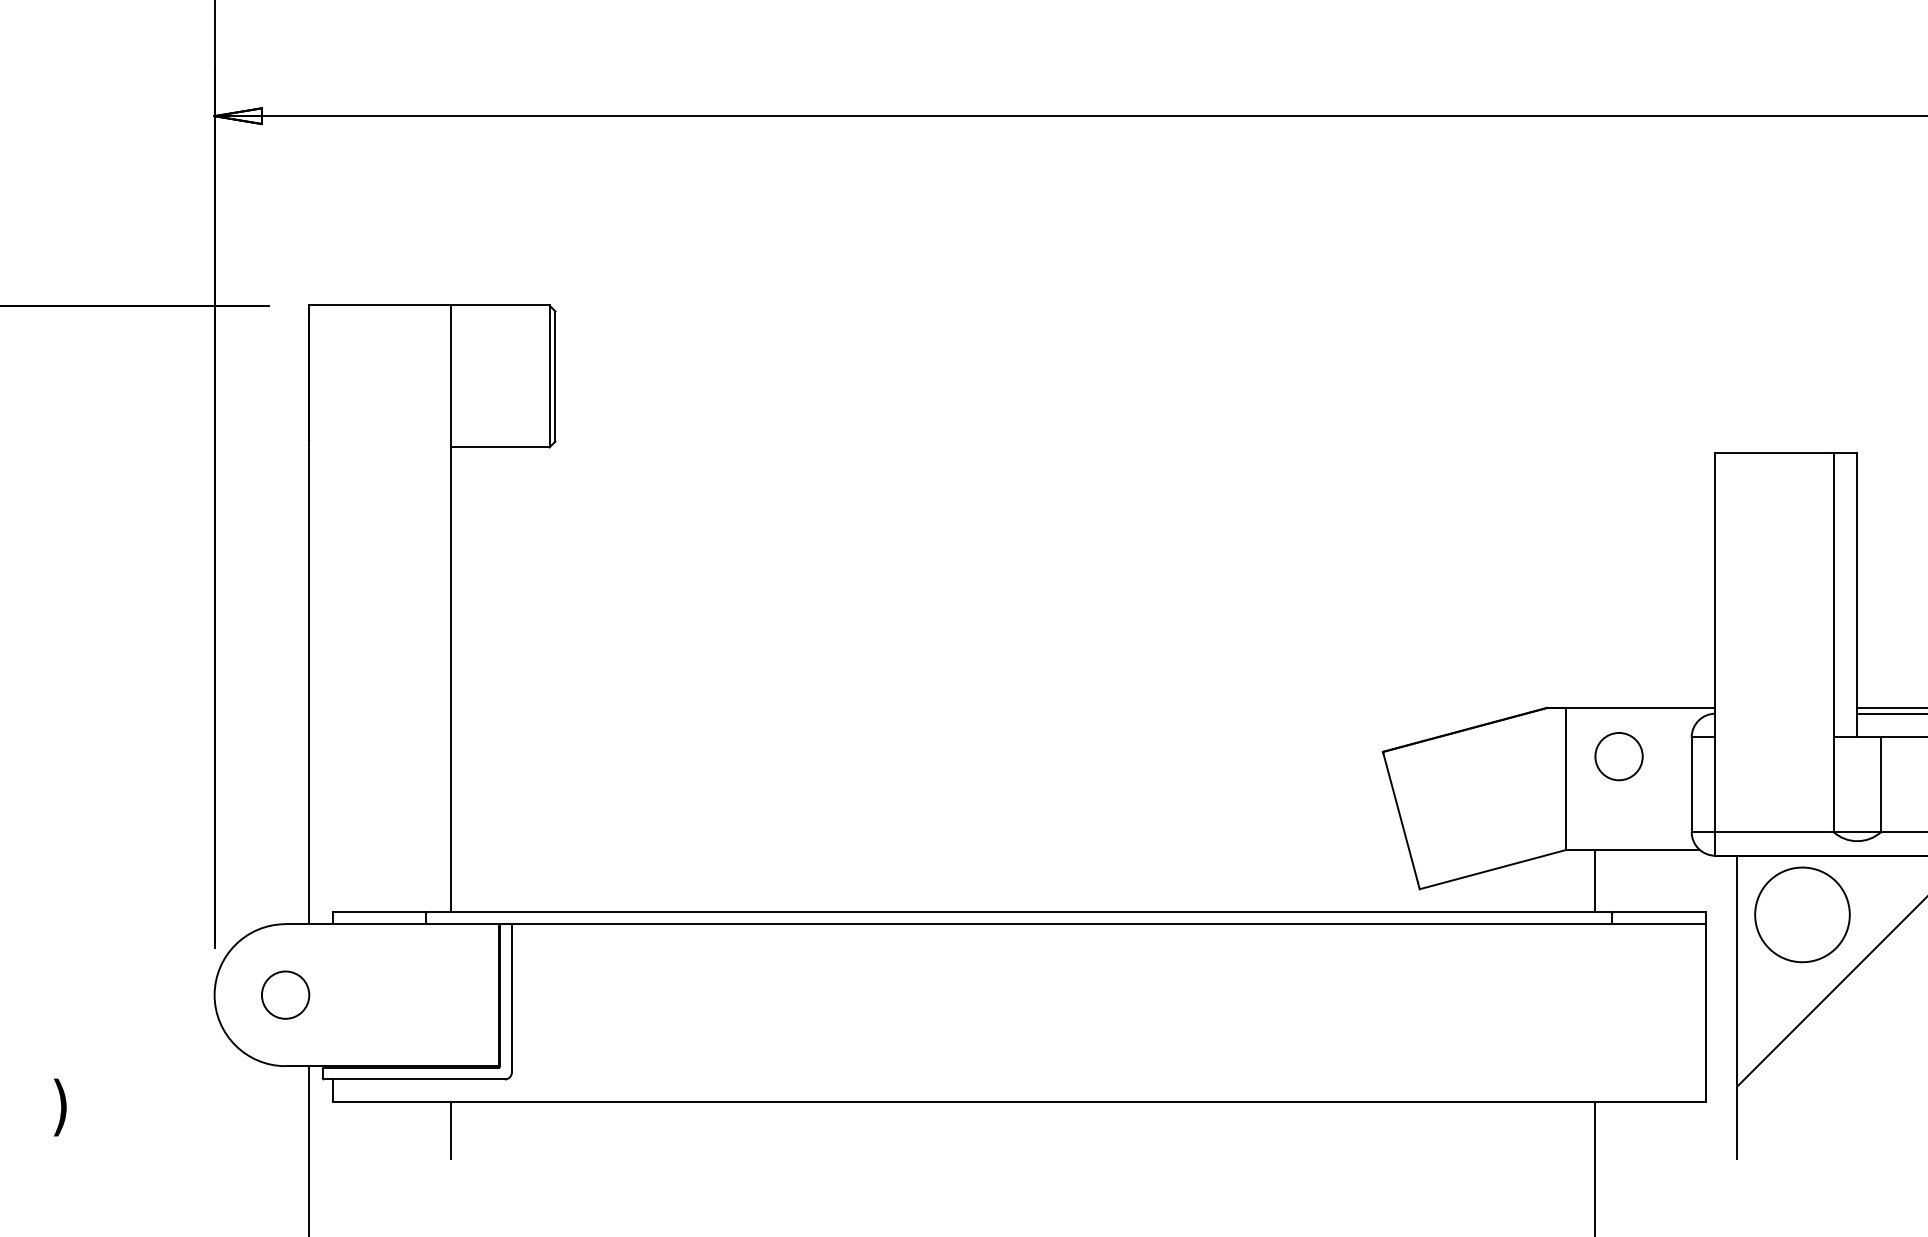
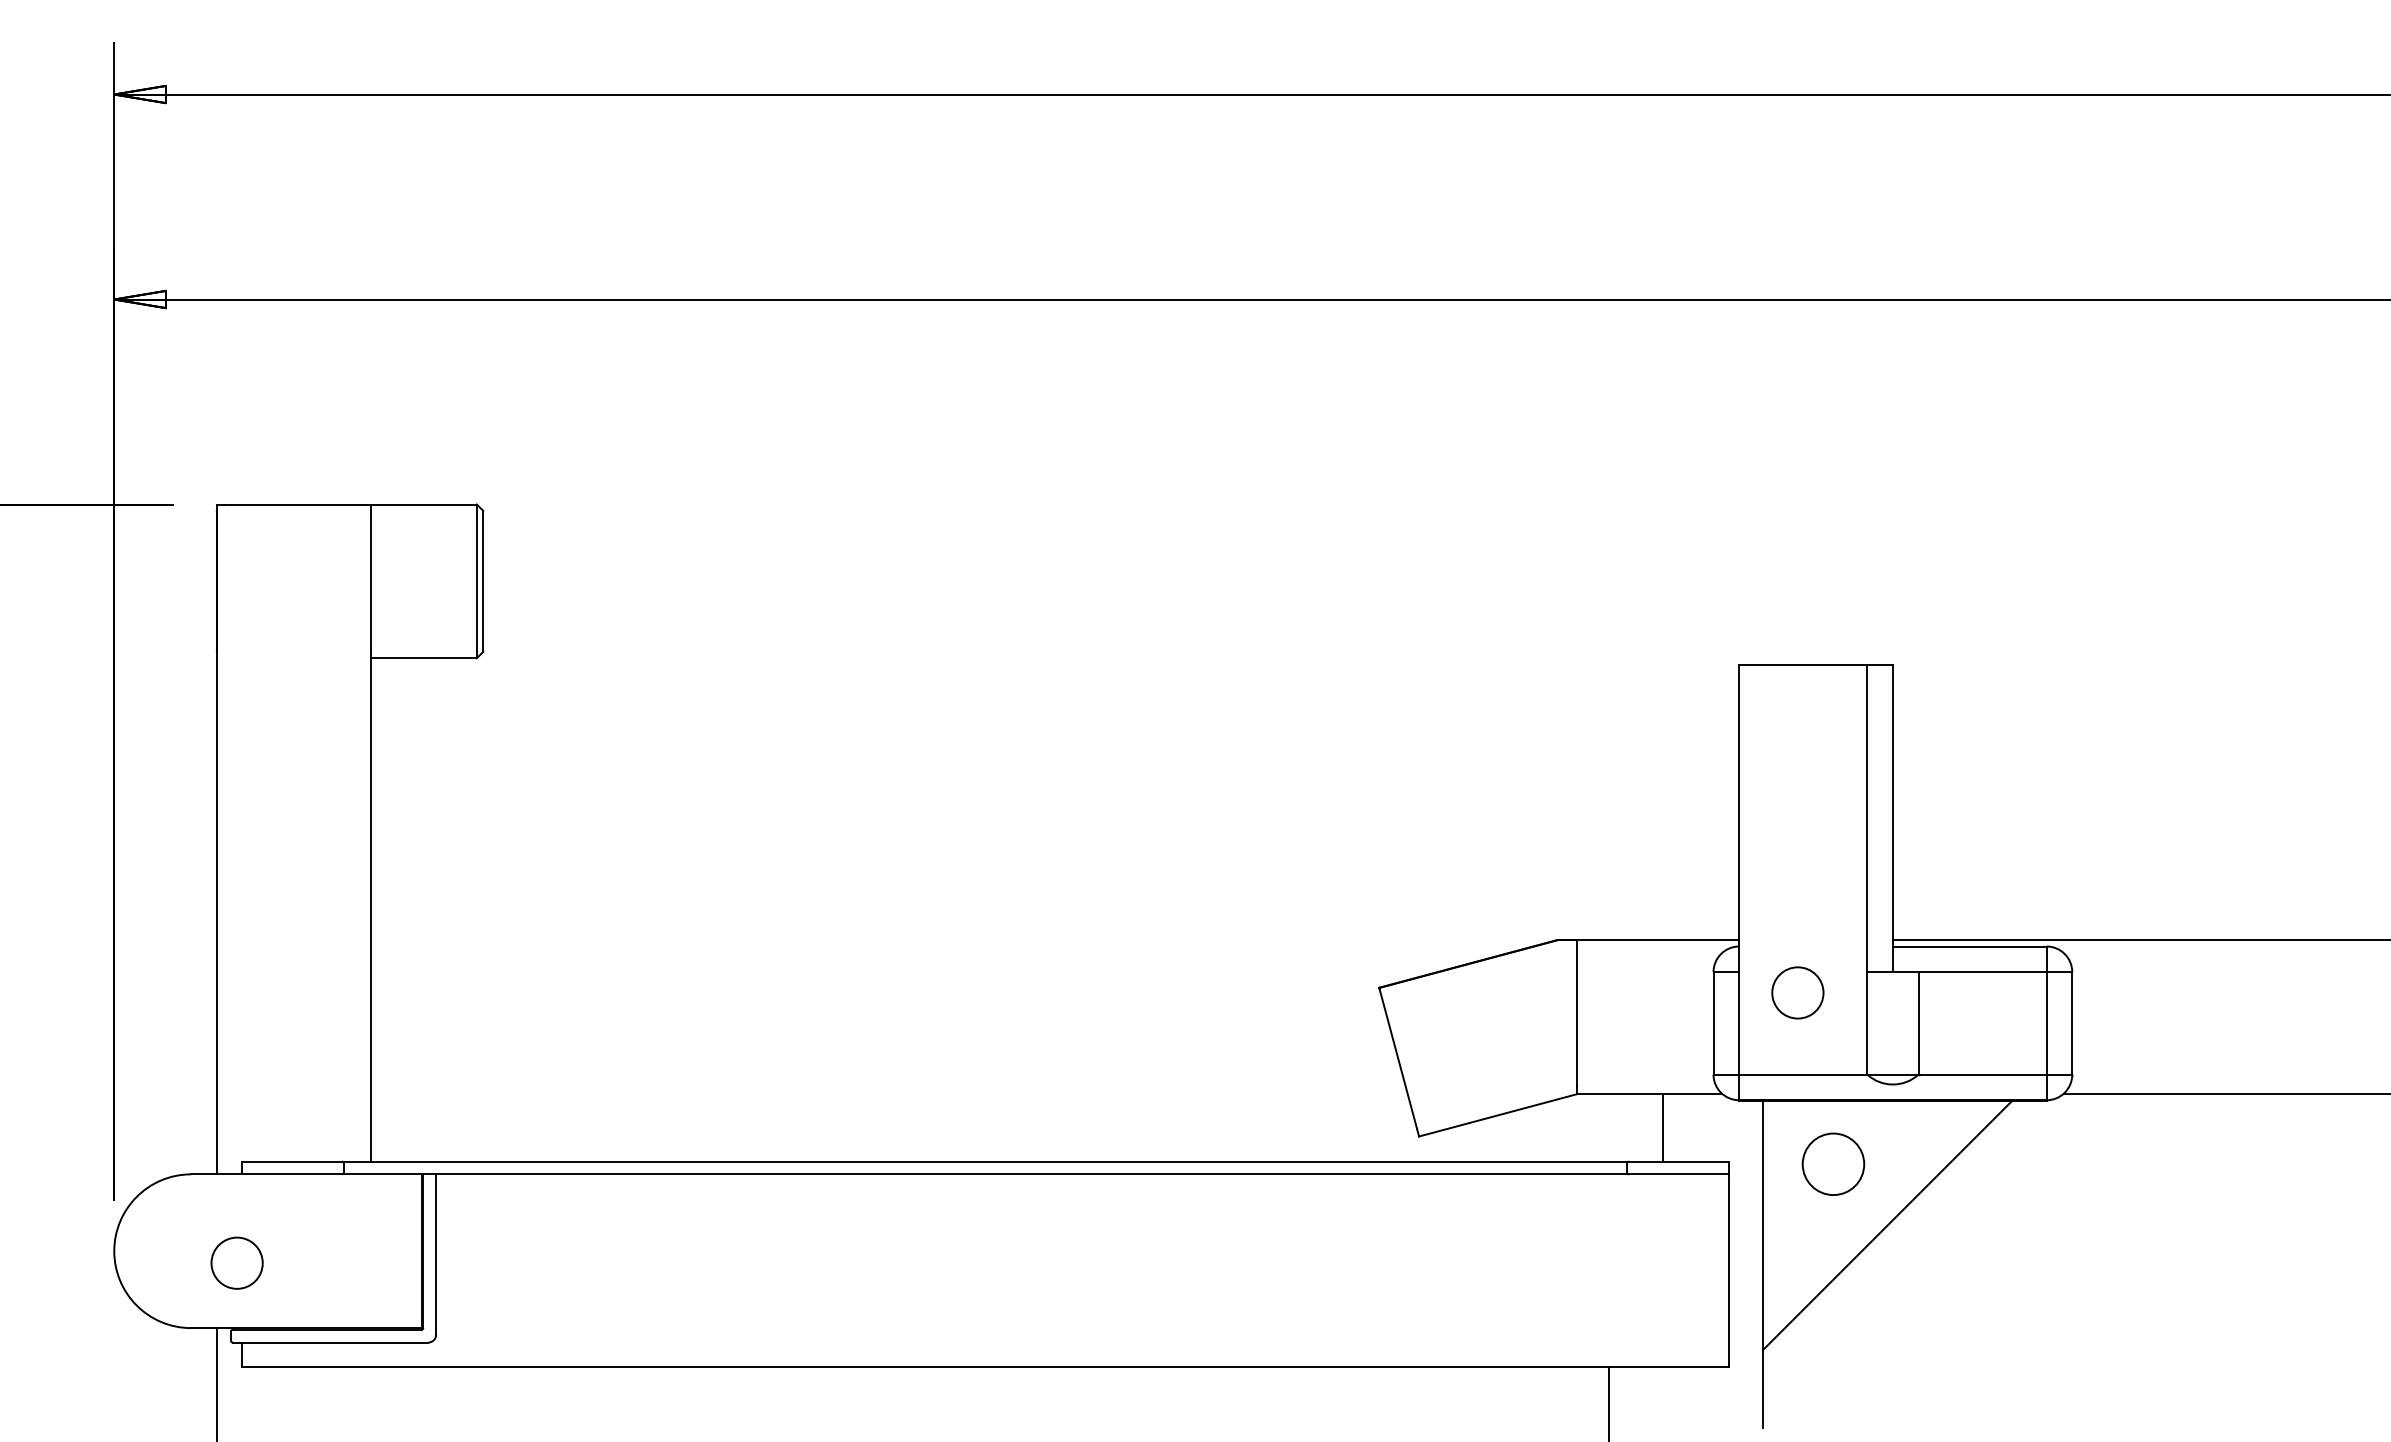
circle: (1618, 756) -> (1797, 992), moved
line: (1595, 880) -> (1663, 1127), moved
circle: (1802, 915) -> (1833, 1164), size x0.6
circle: (285, 994) -> (236, 1262), moved
line: (451, 1130) -> (370, 1397), removed

